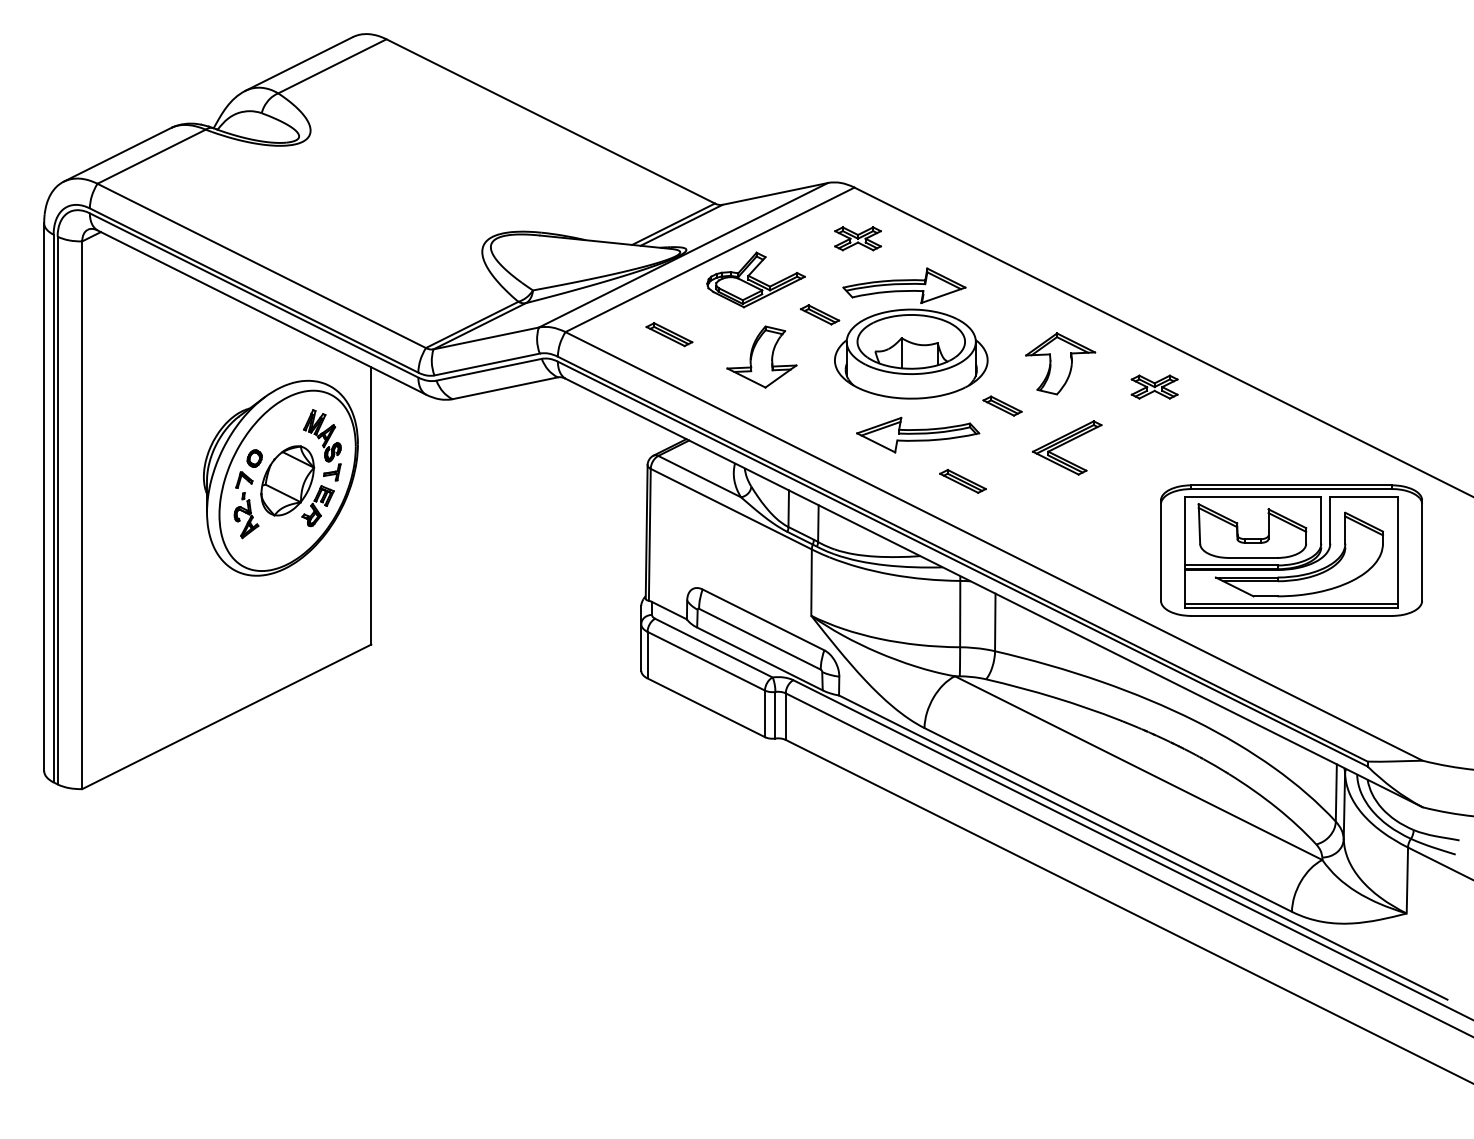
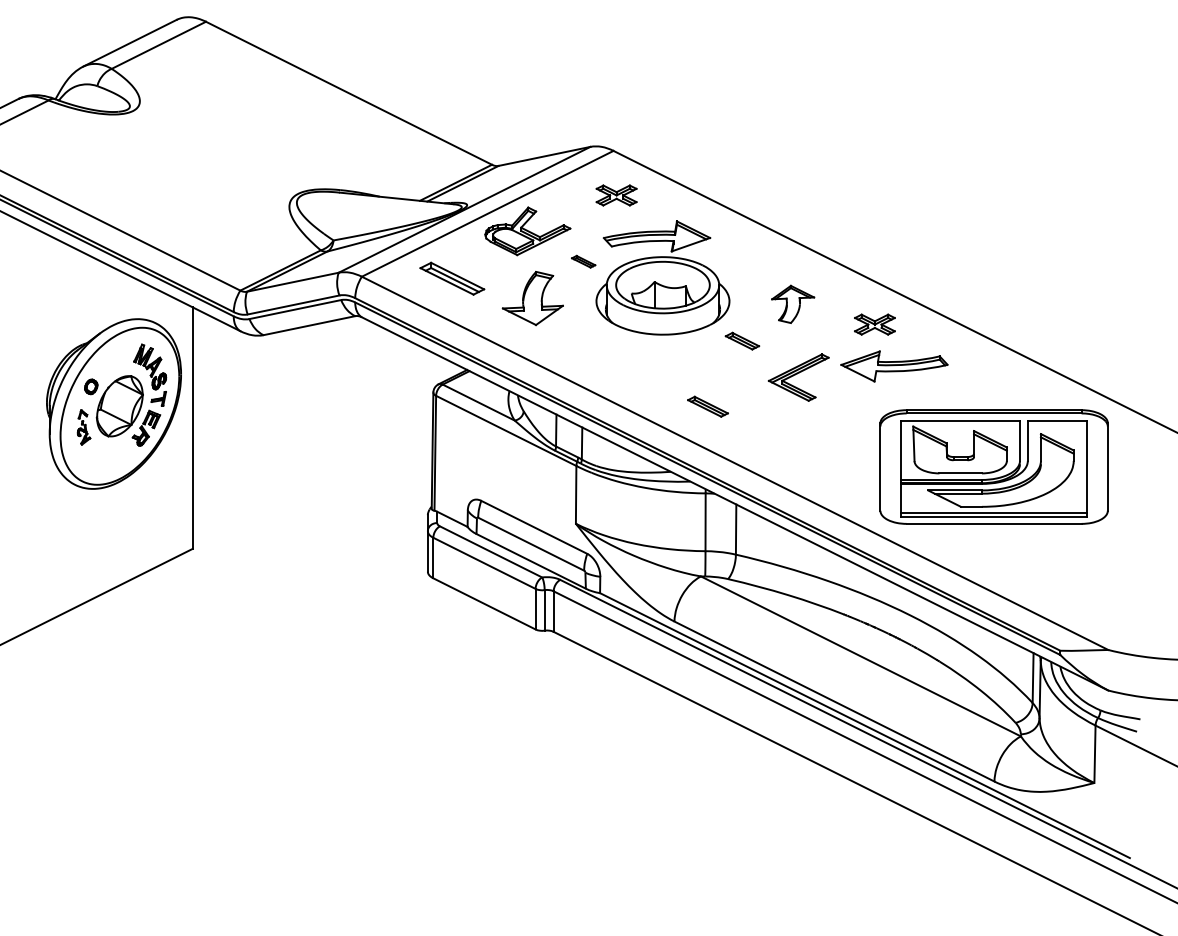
part: (820, 314) -> (583, 261), size x0.7
part: (669, 334) -> (452, 278), size x1.6
part: (1060, 363) -> (792, 304), size x0.7
part: (918, 434) -> (894, 365), moved
part: (246, 505) -> (84, 427), size x0.6

